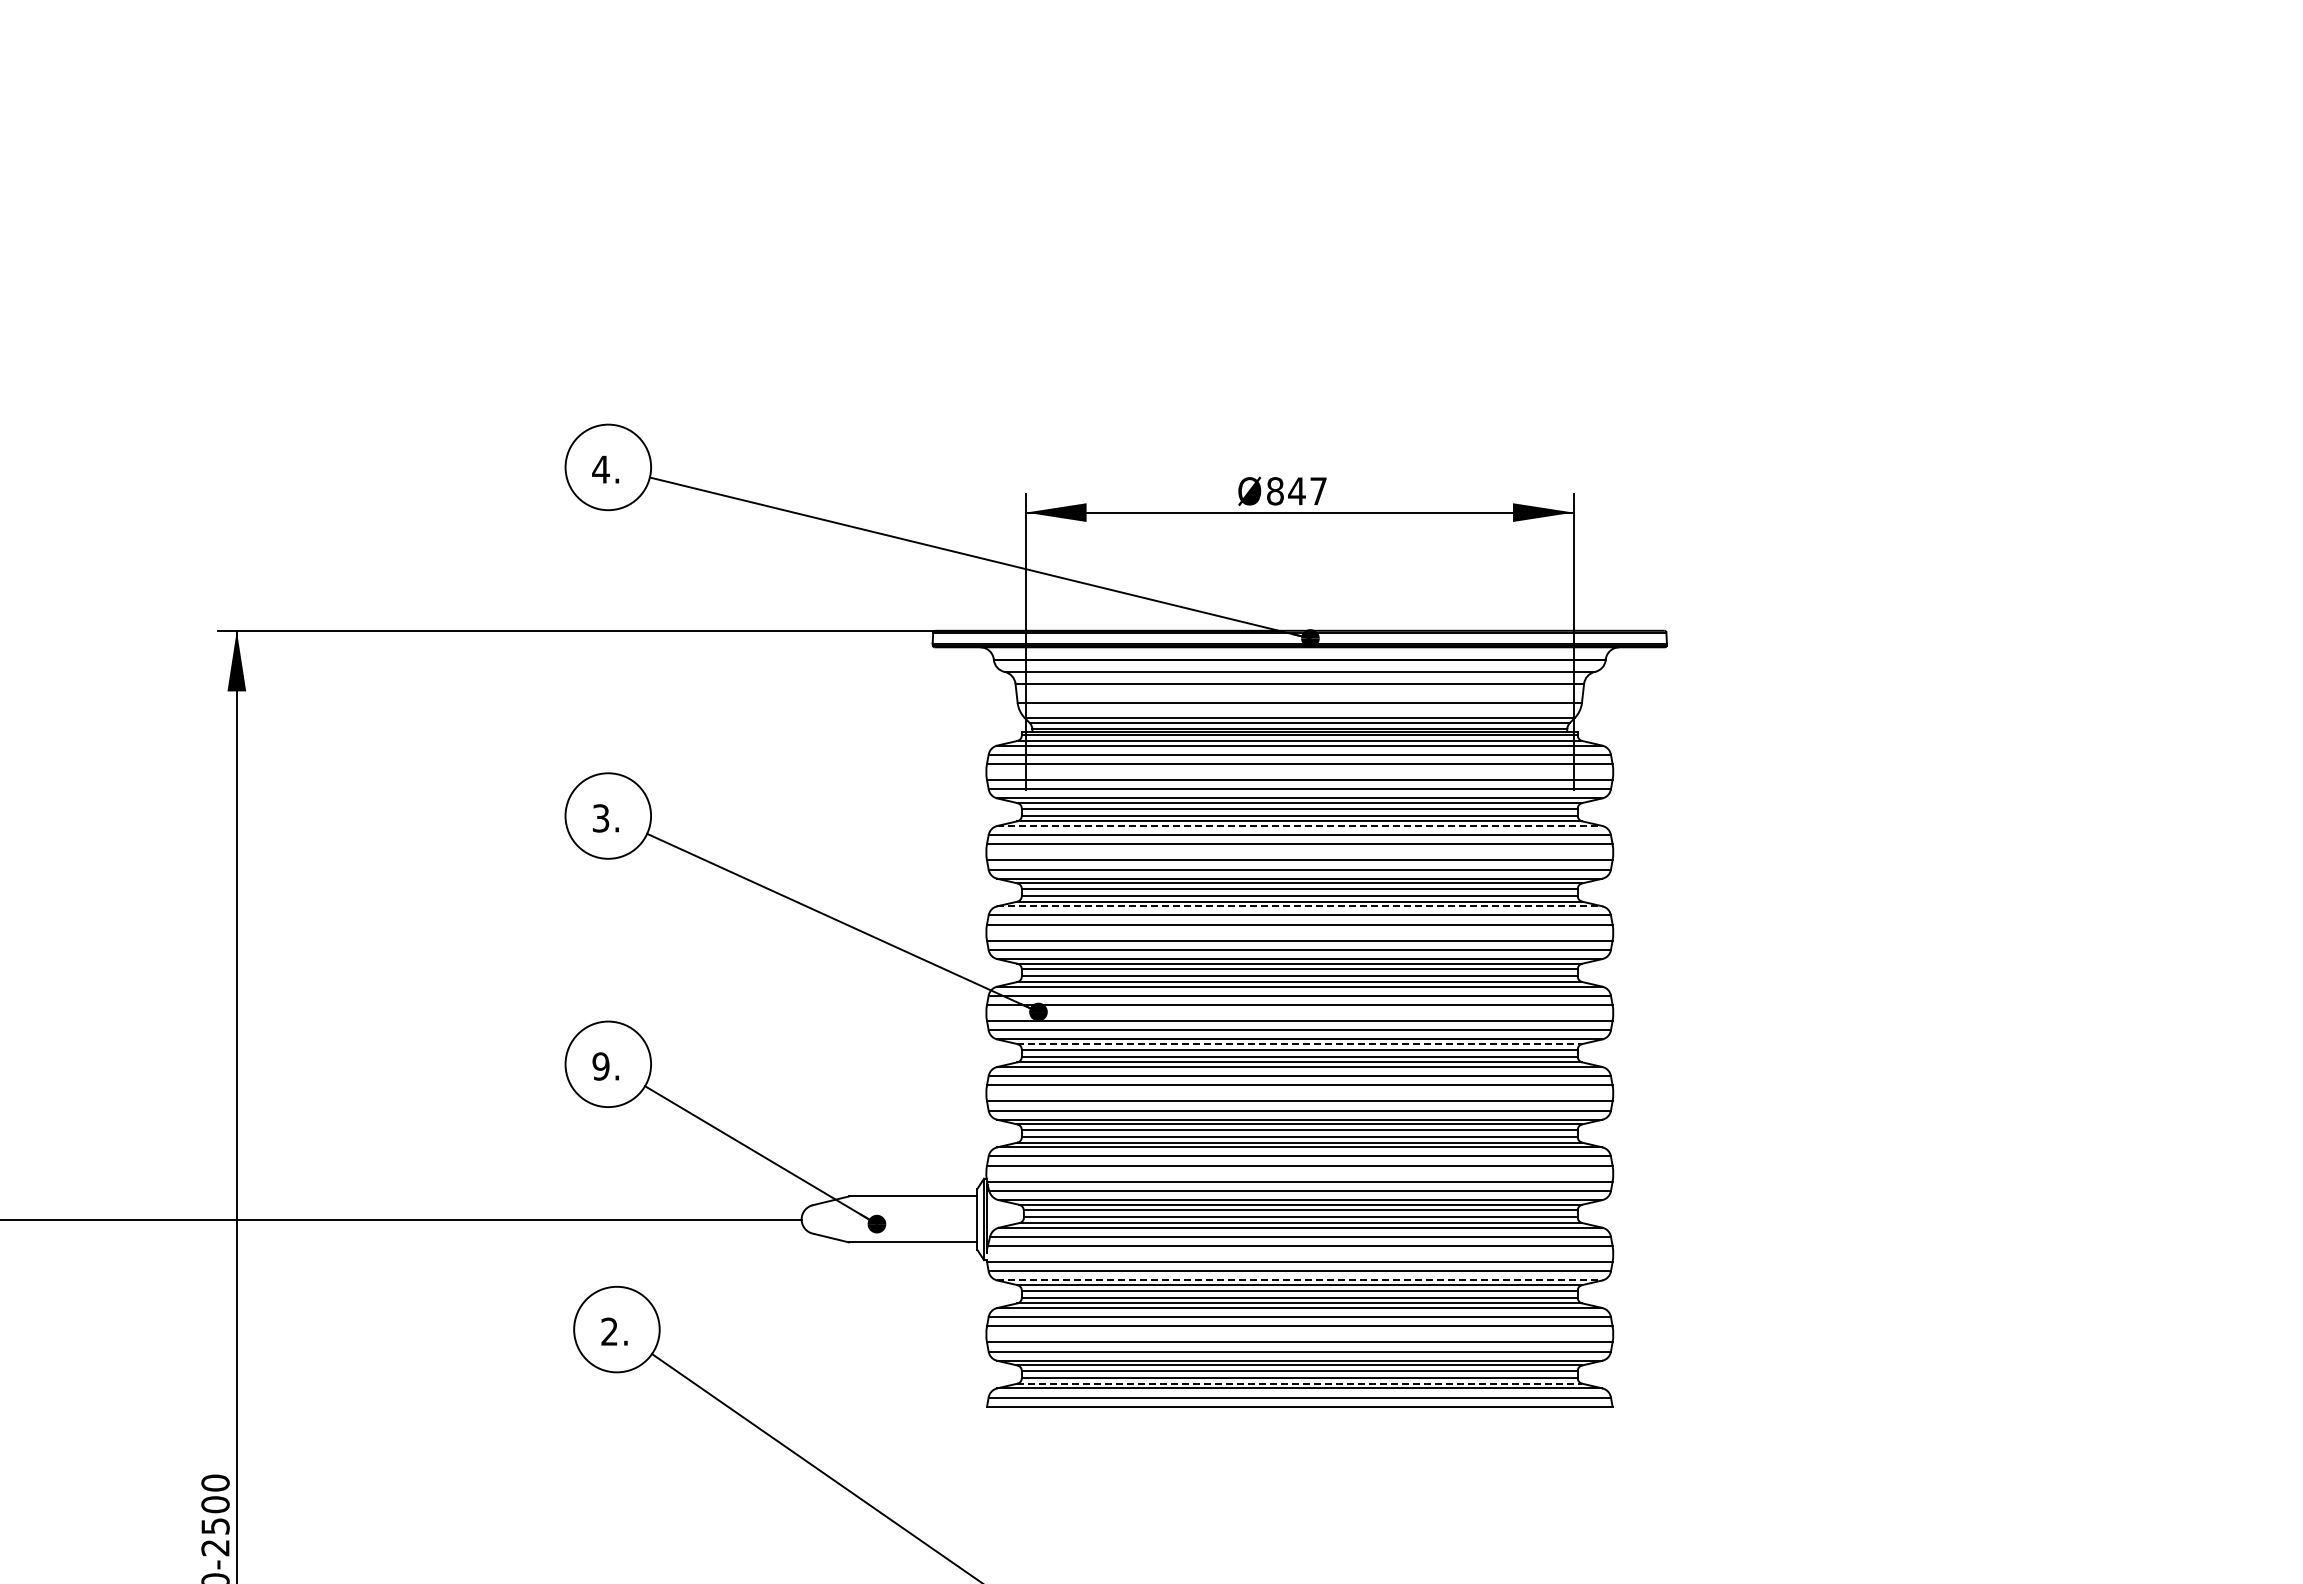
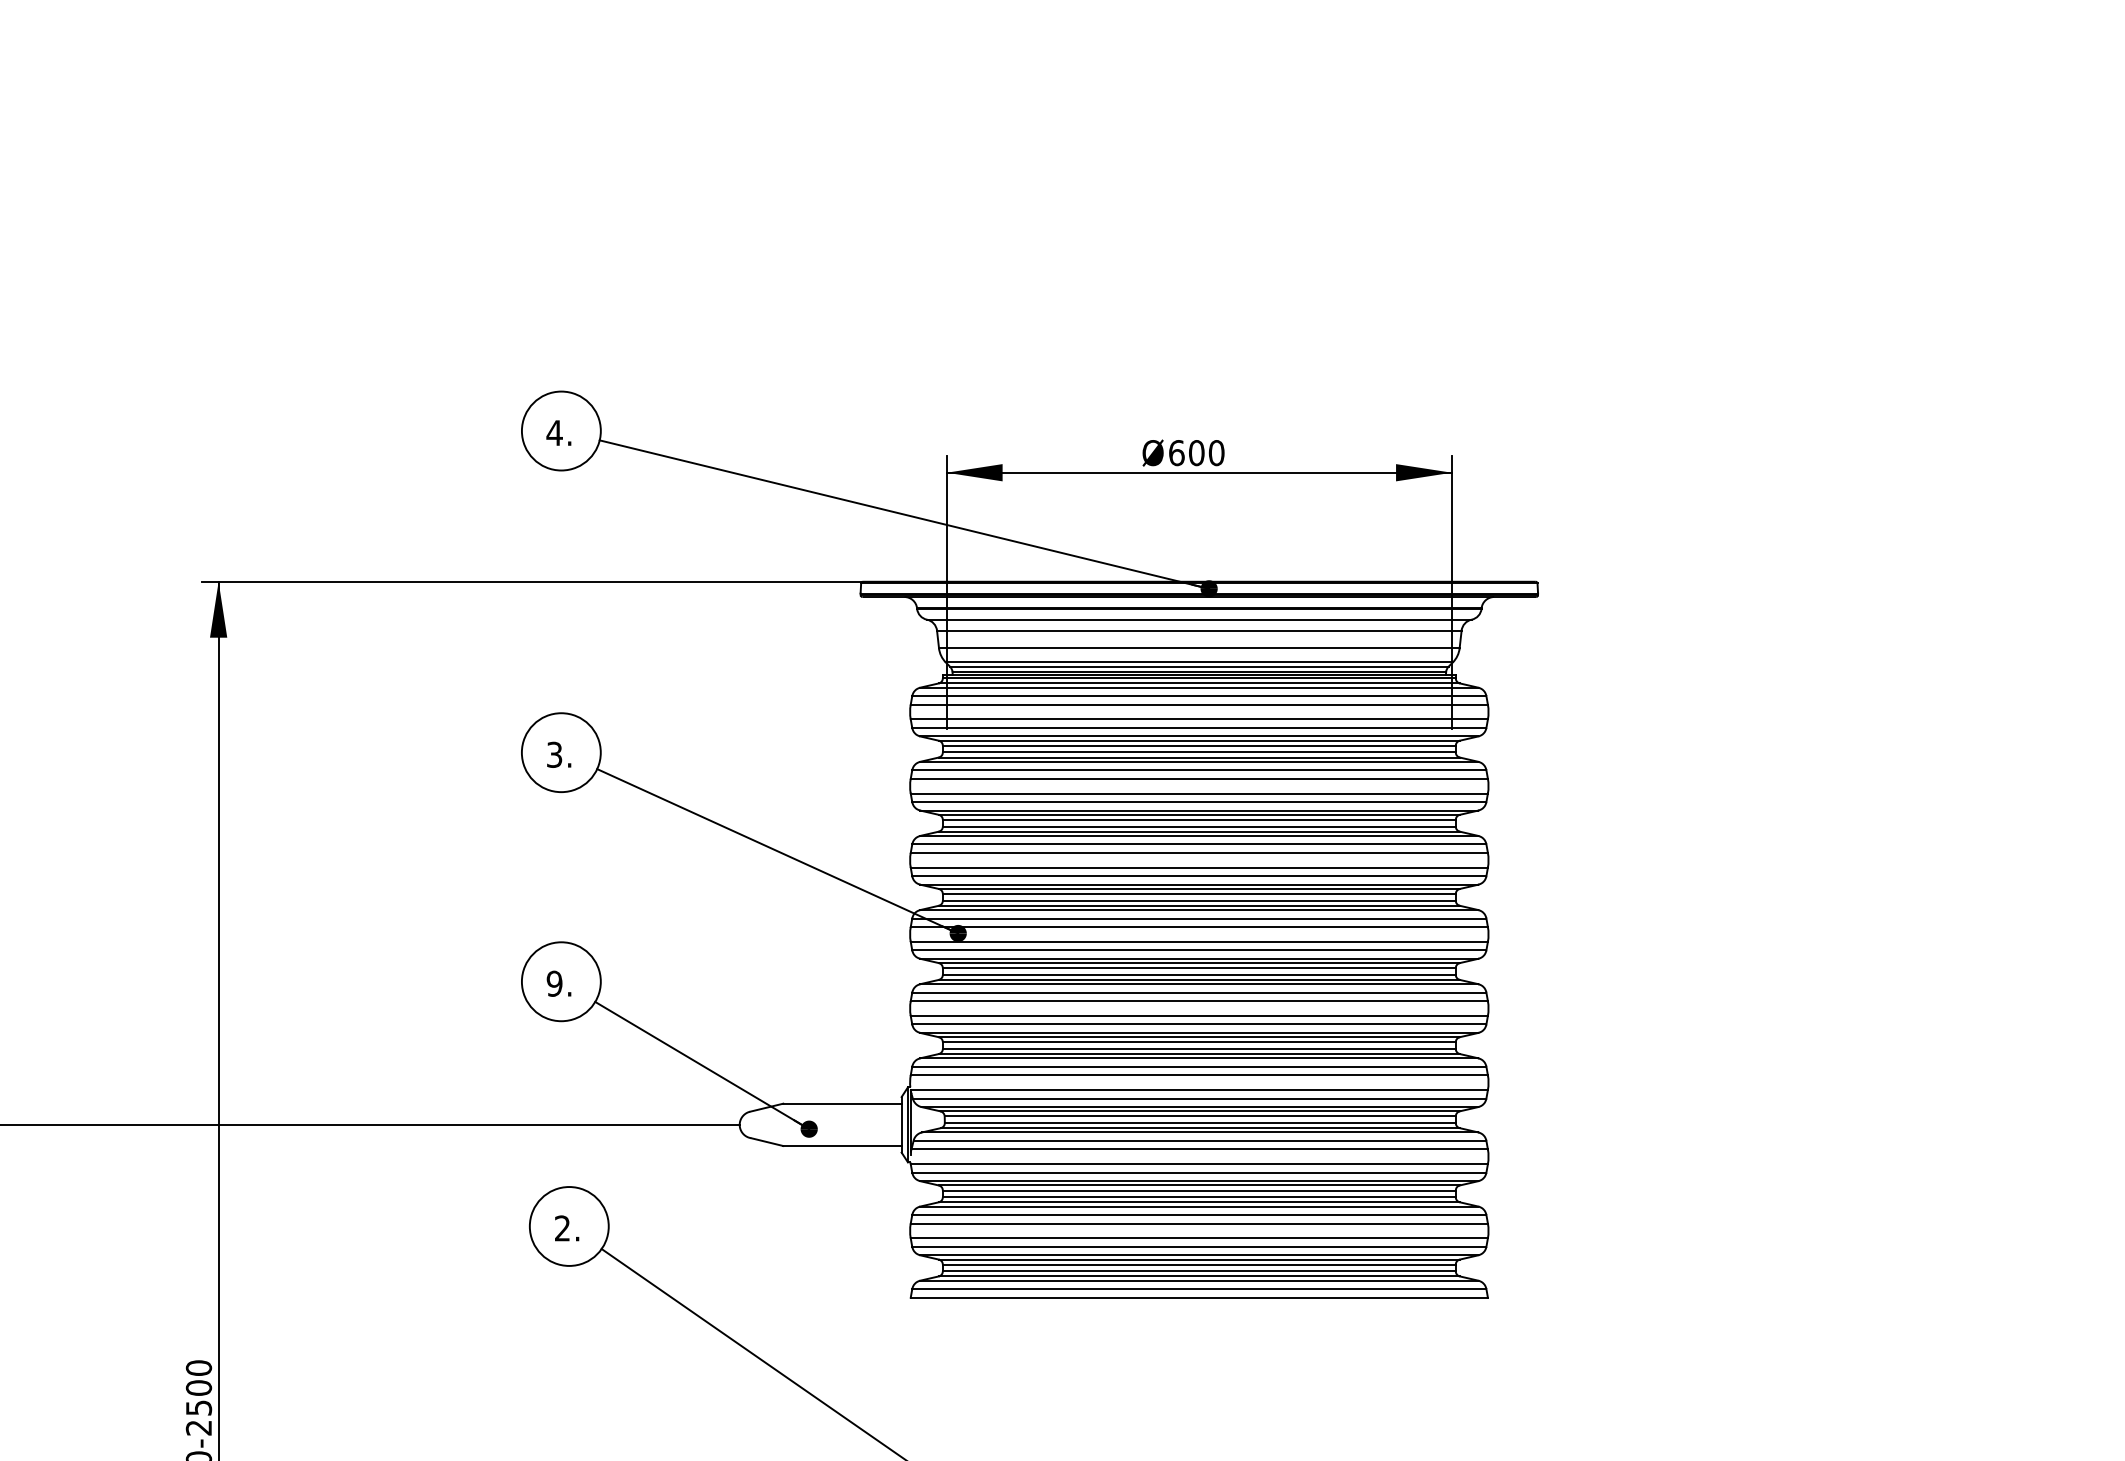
text: (1297, 491) -> (1197, 453), 847 -> 600
line: (1300, 825) -> (1199, 761), dashed -> solid
line: (1300, 906) -> (1199, 836), dashed -> solid
line: (1300, 1044) -> (1199, 963), dashed -> solid
line: (1300, 1280) -> (1199, 1181), dashed -> solid
line: (1300, 1383) -> (1199, 1276), dashed -> solid

